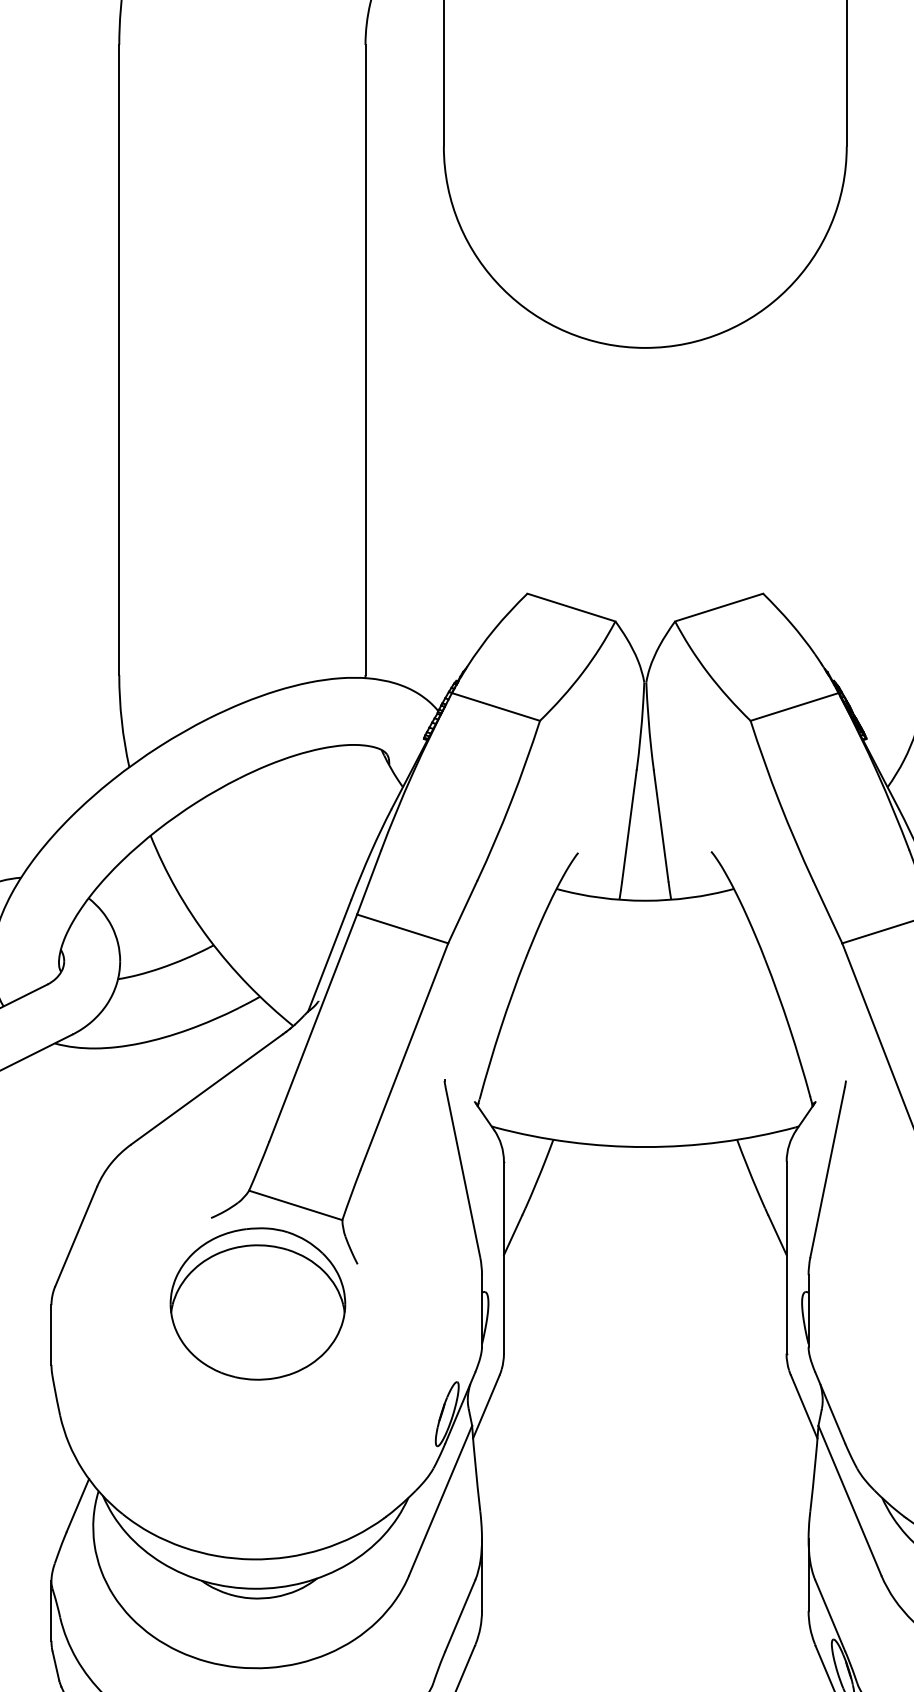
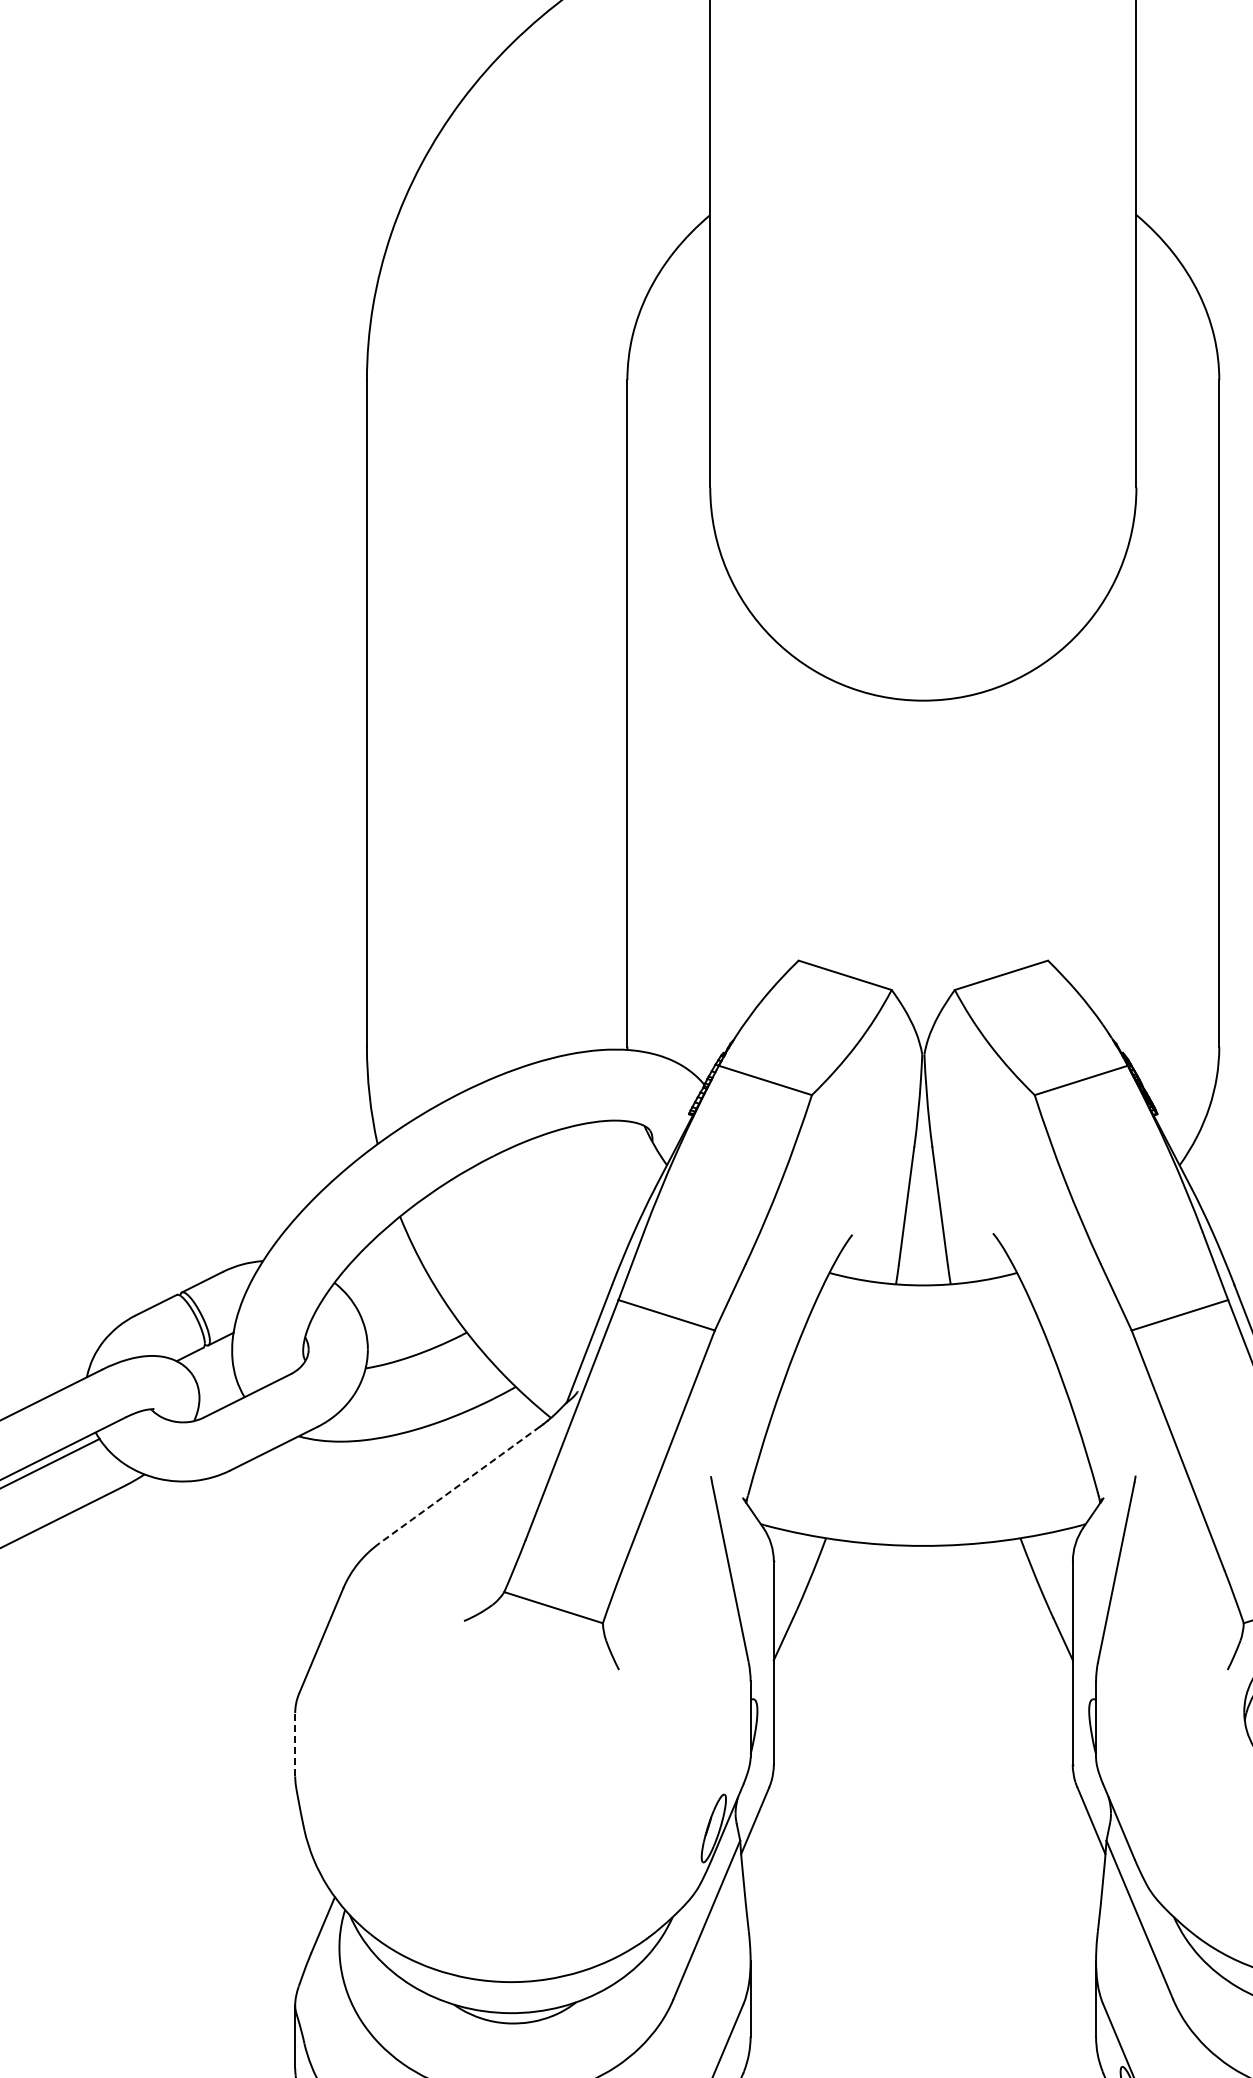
line: (206, 1089) -> (459, 1485), solid -> dashed
part: (257, 1303) -> (513, 1711), removed
line: (51, 1334) -> (295, 1744), solid -> dashed

